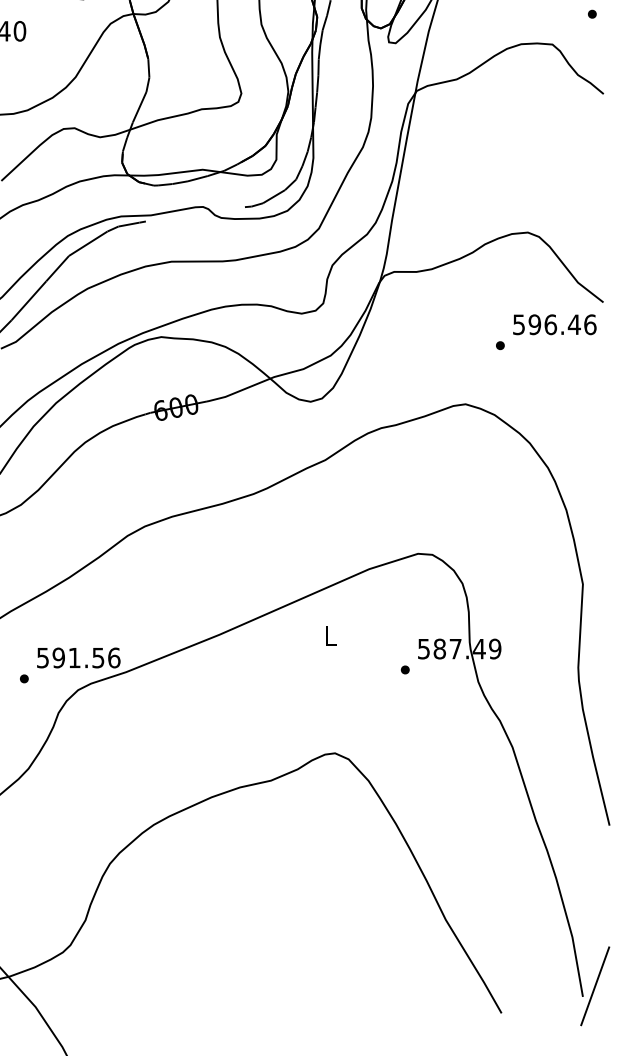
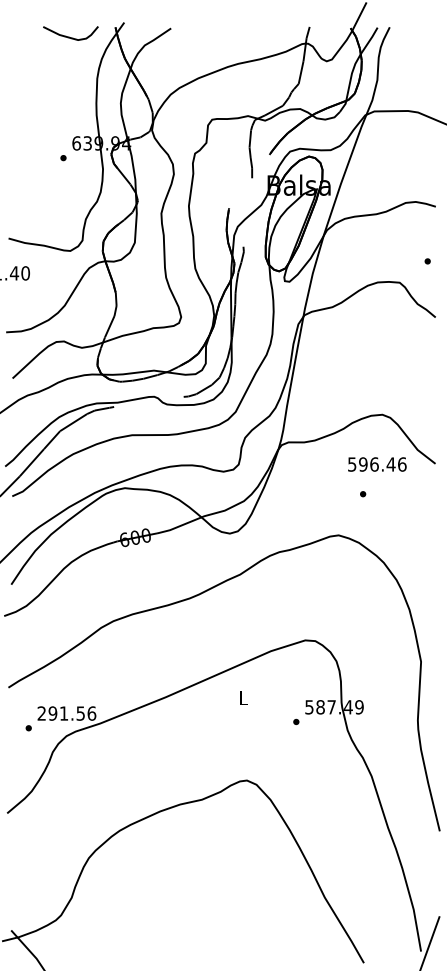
text: (555, 324) -> (377, 464), moved
text: (42, 657) -> (41, 713), 591.56 -> 291.56

